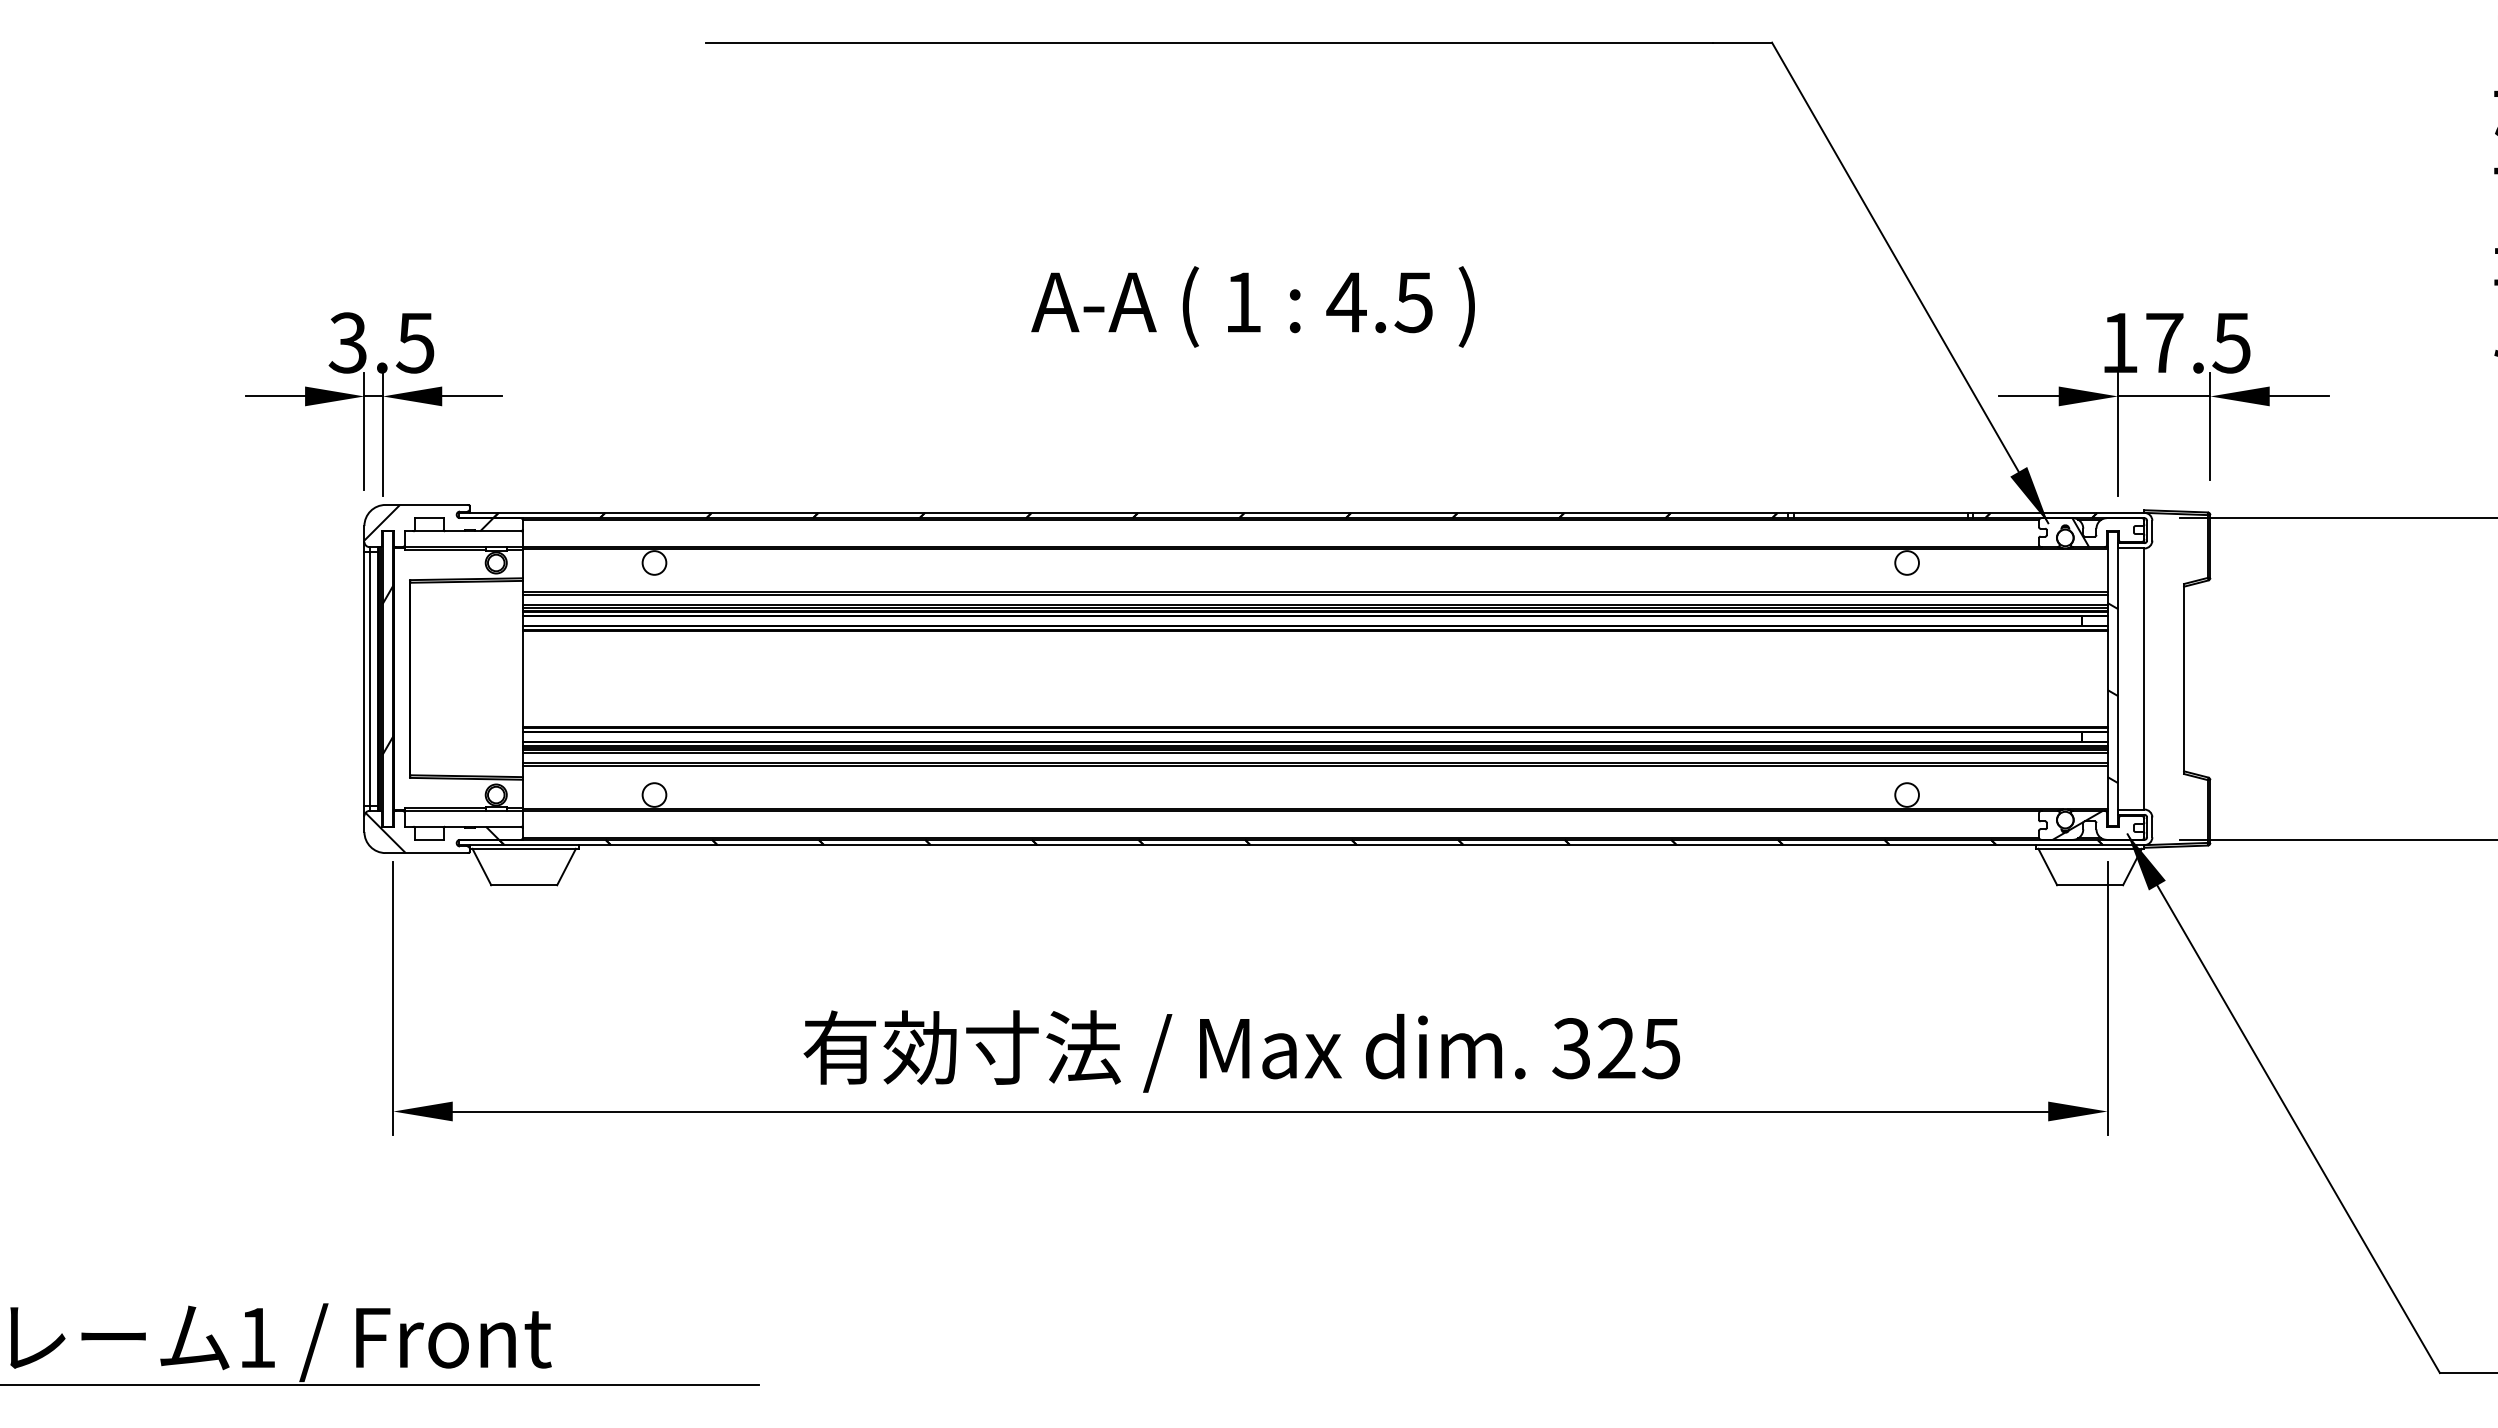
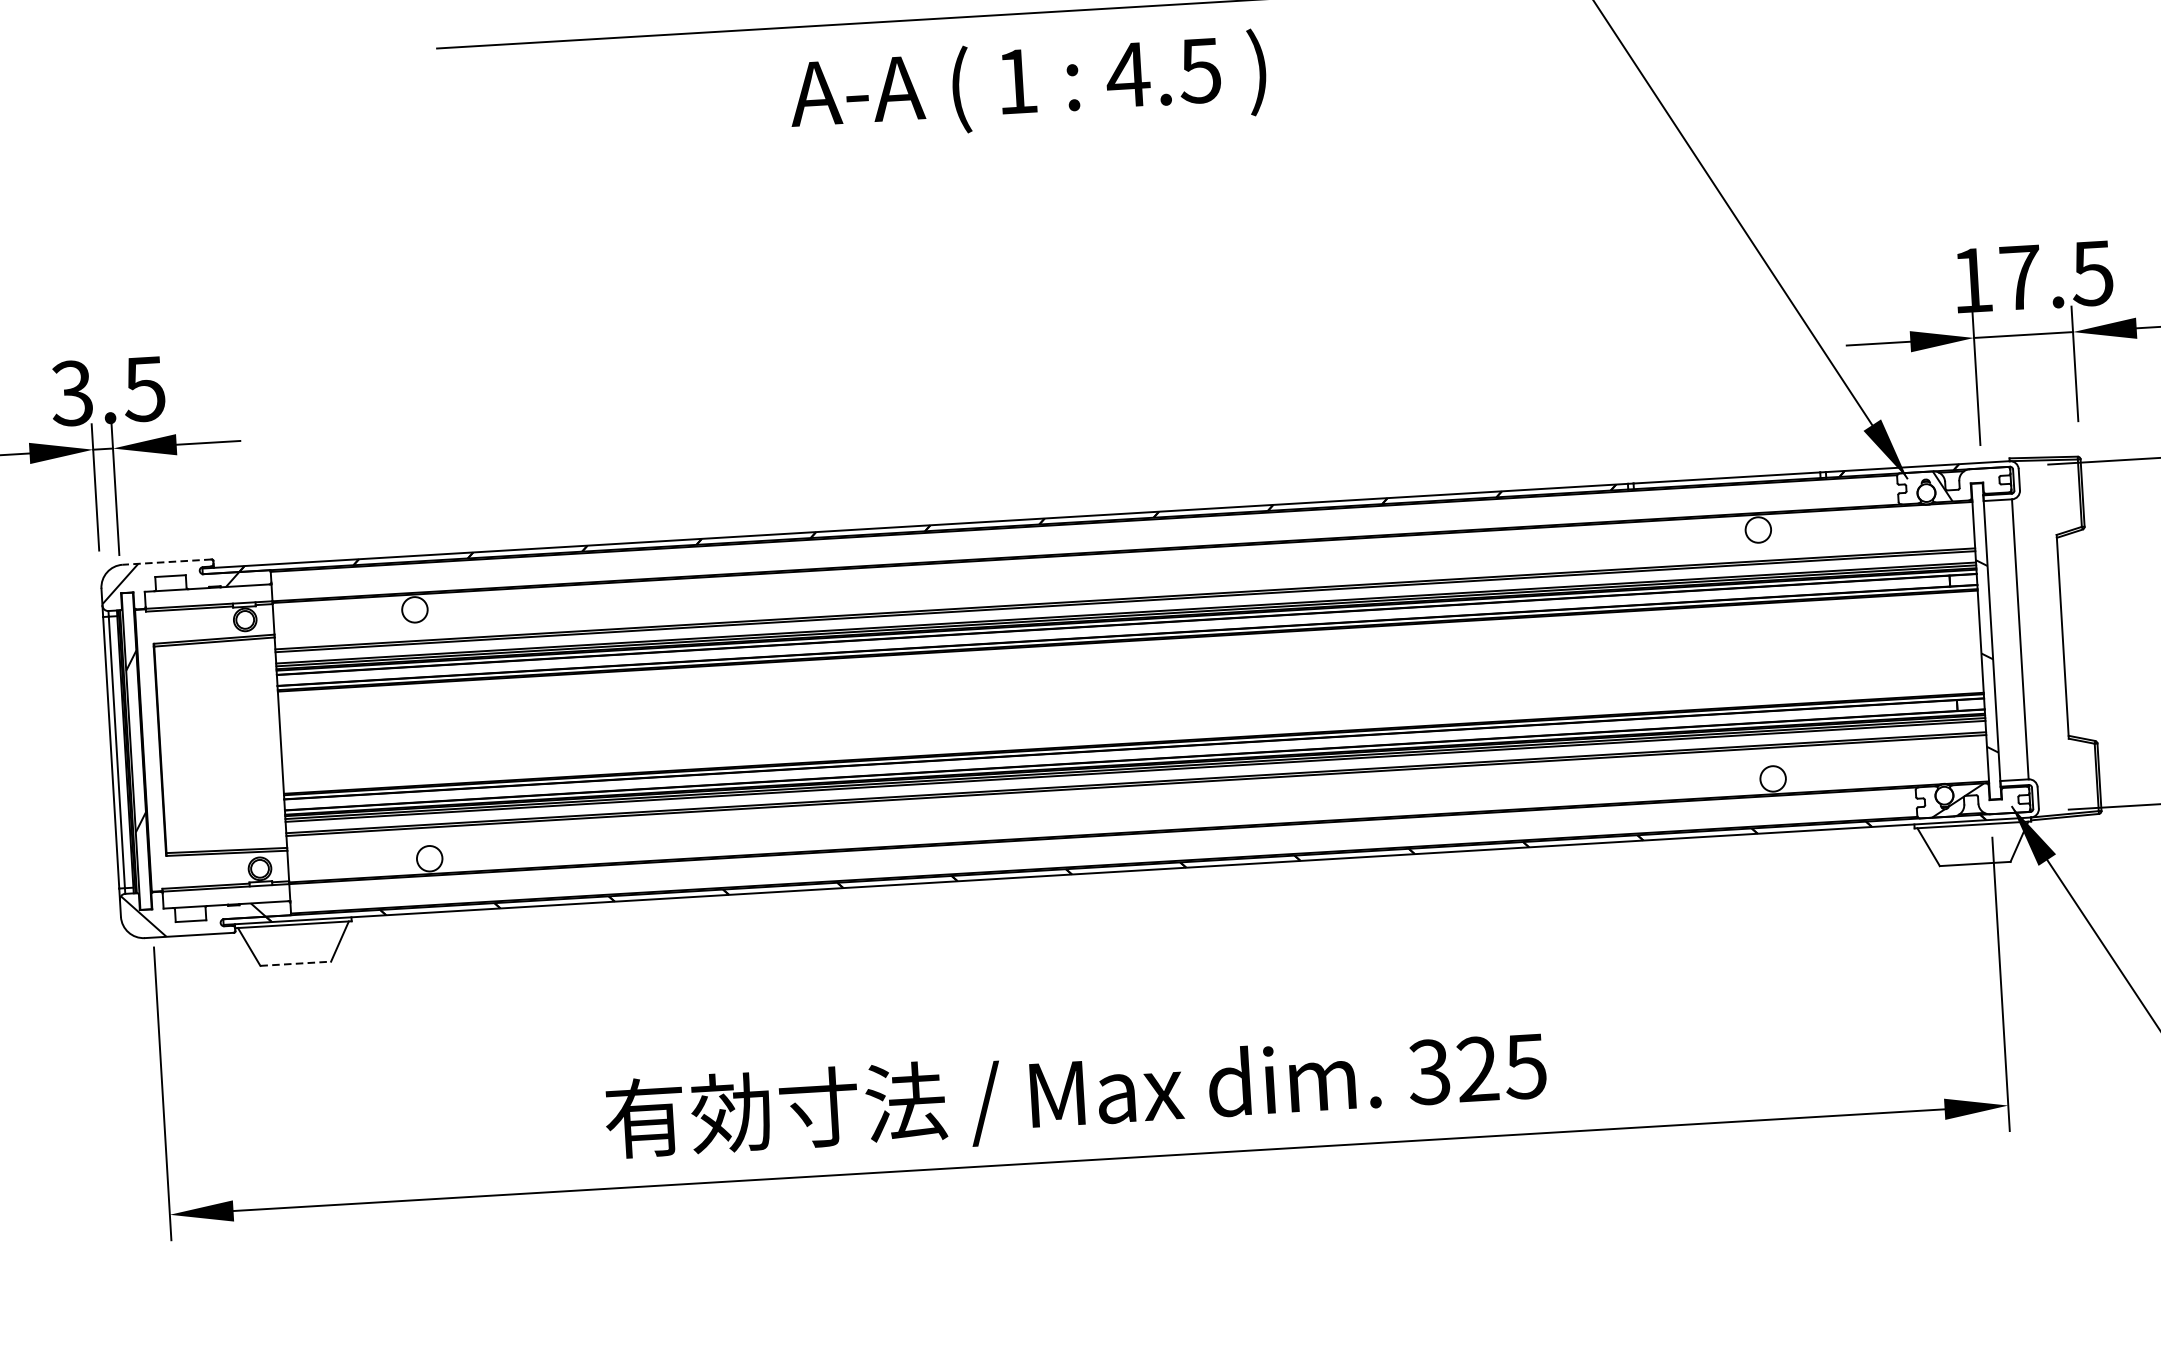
text: (1252, 306) -> (1027, 85), moved
line: (426, 504) -> (166, 561), solid -> dashed
line: (524, 885) -> (296, 964), solid -> dashed

